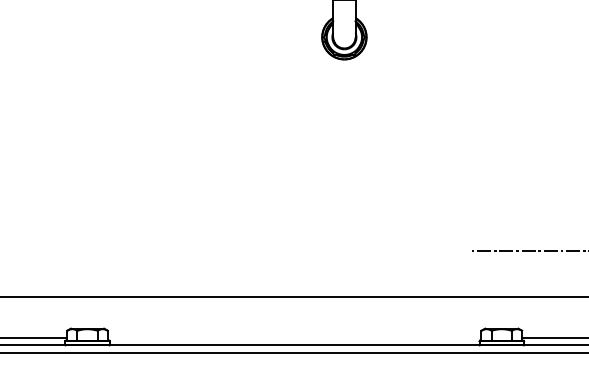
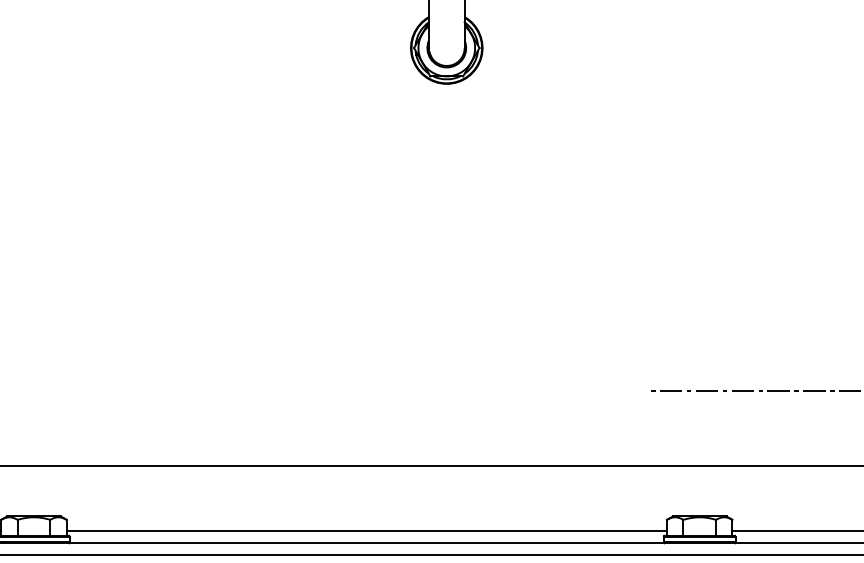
line: (294, 337) -> (366, 530), added

